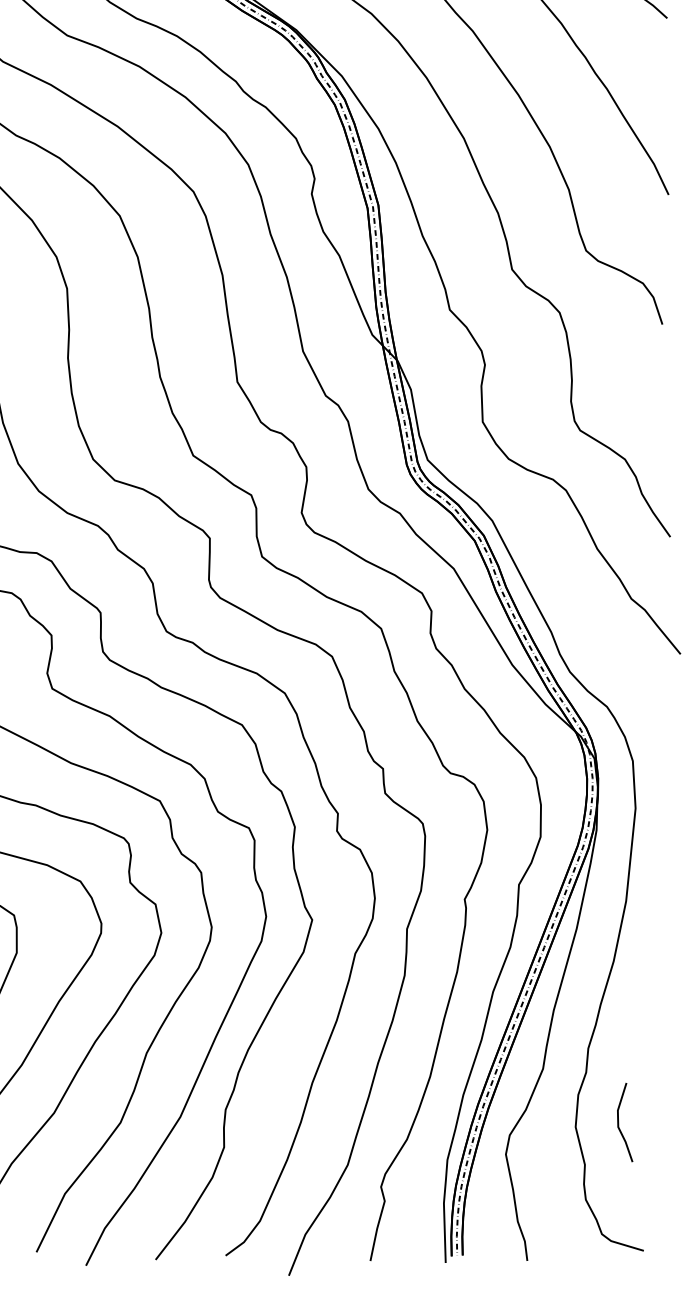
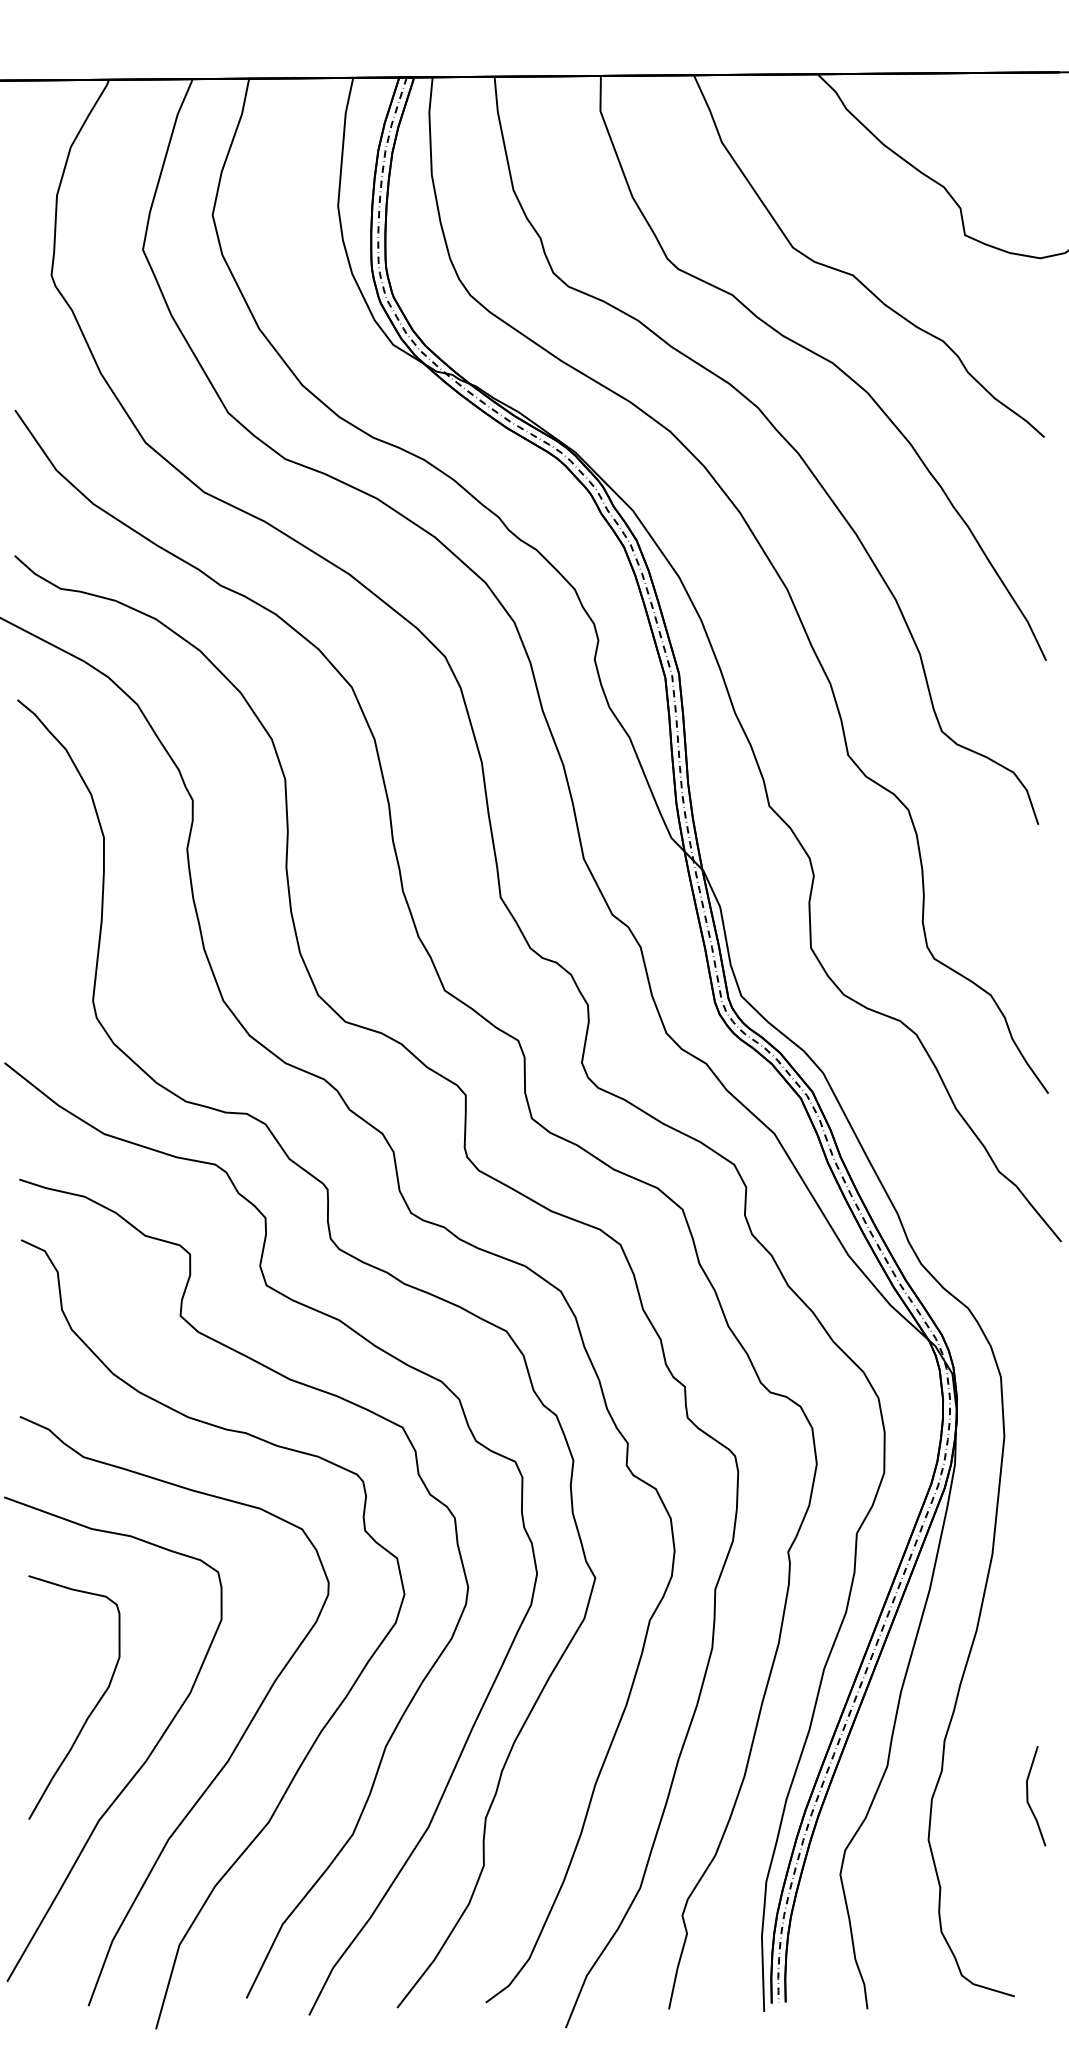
line: (619, 1122) -> (1028, 1796), moved

